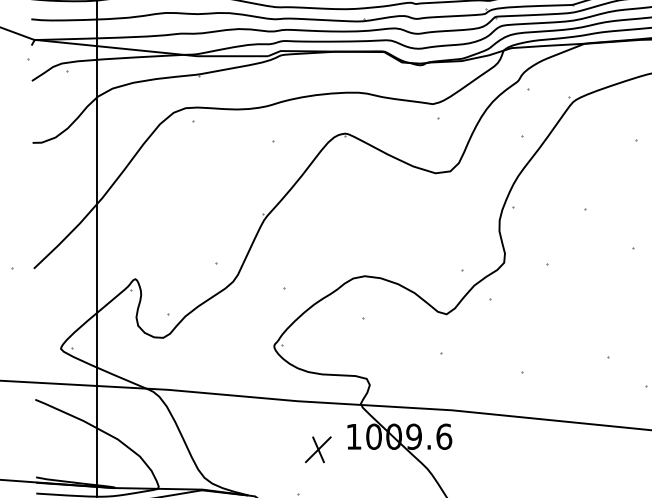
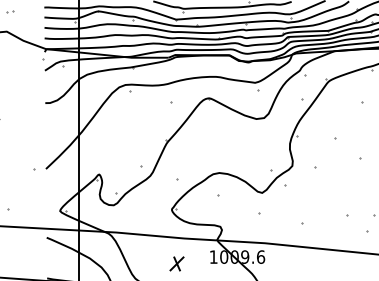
part: (317, 448) -> (176, 263), moved

